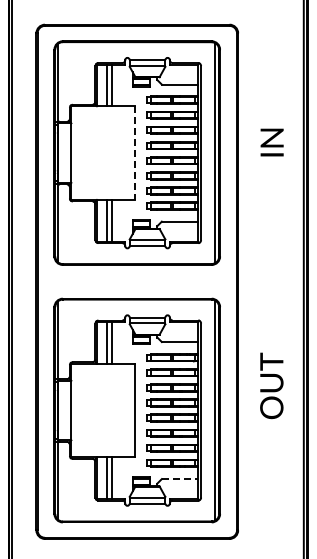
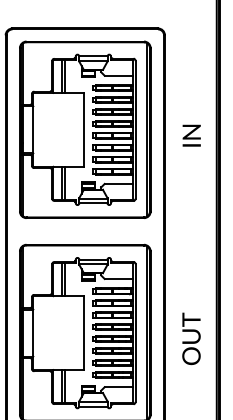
text: (271, 142) -> (191, 135), moved
line: (135, 153) -> (83, 130), dashed -> solid
text: (271, 385) -> (191, 338), moved
line: (180, 479) -> (119, 387), dashed -> solid

